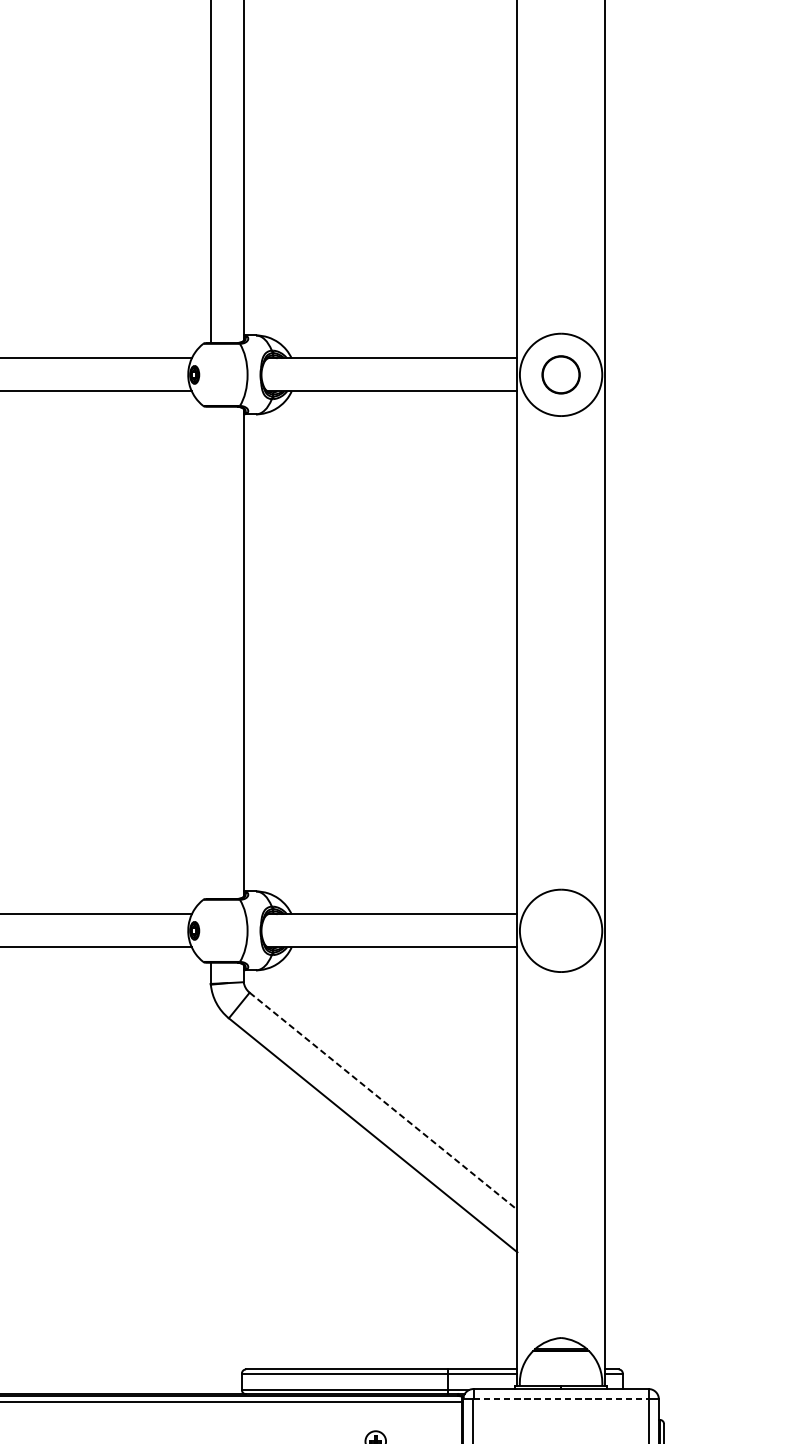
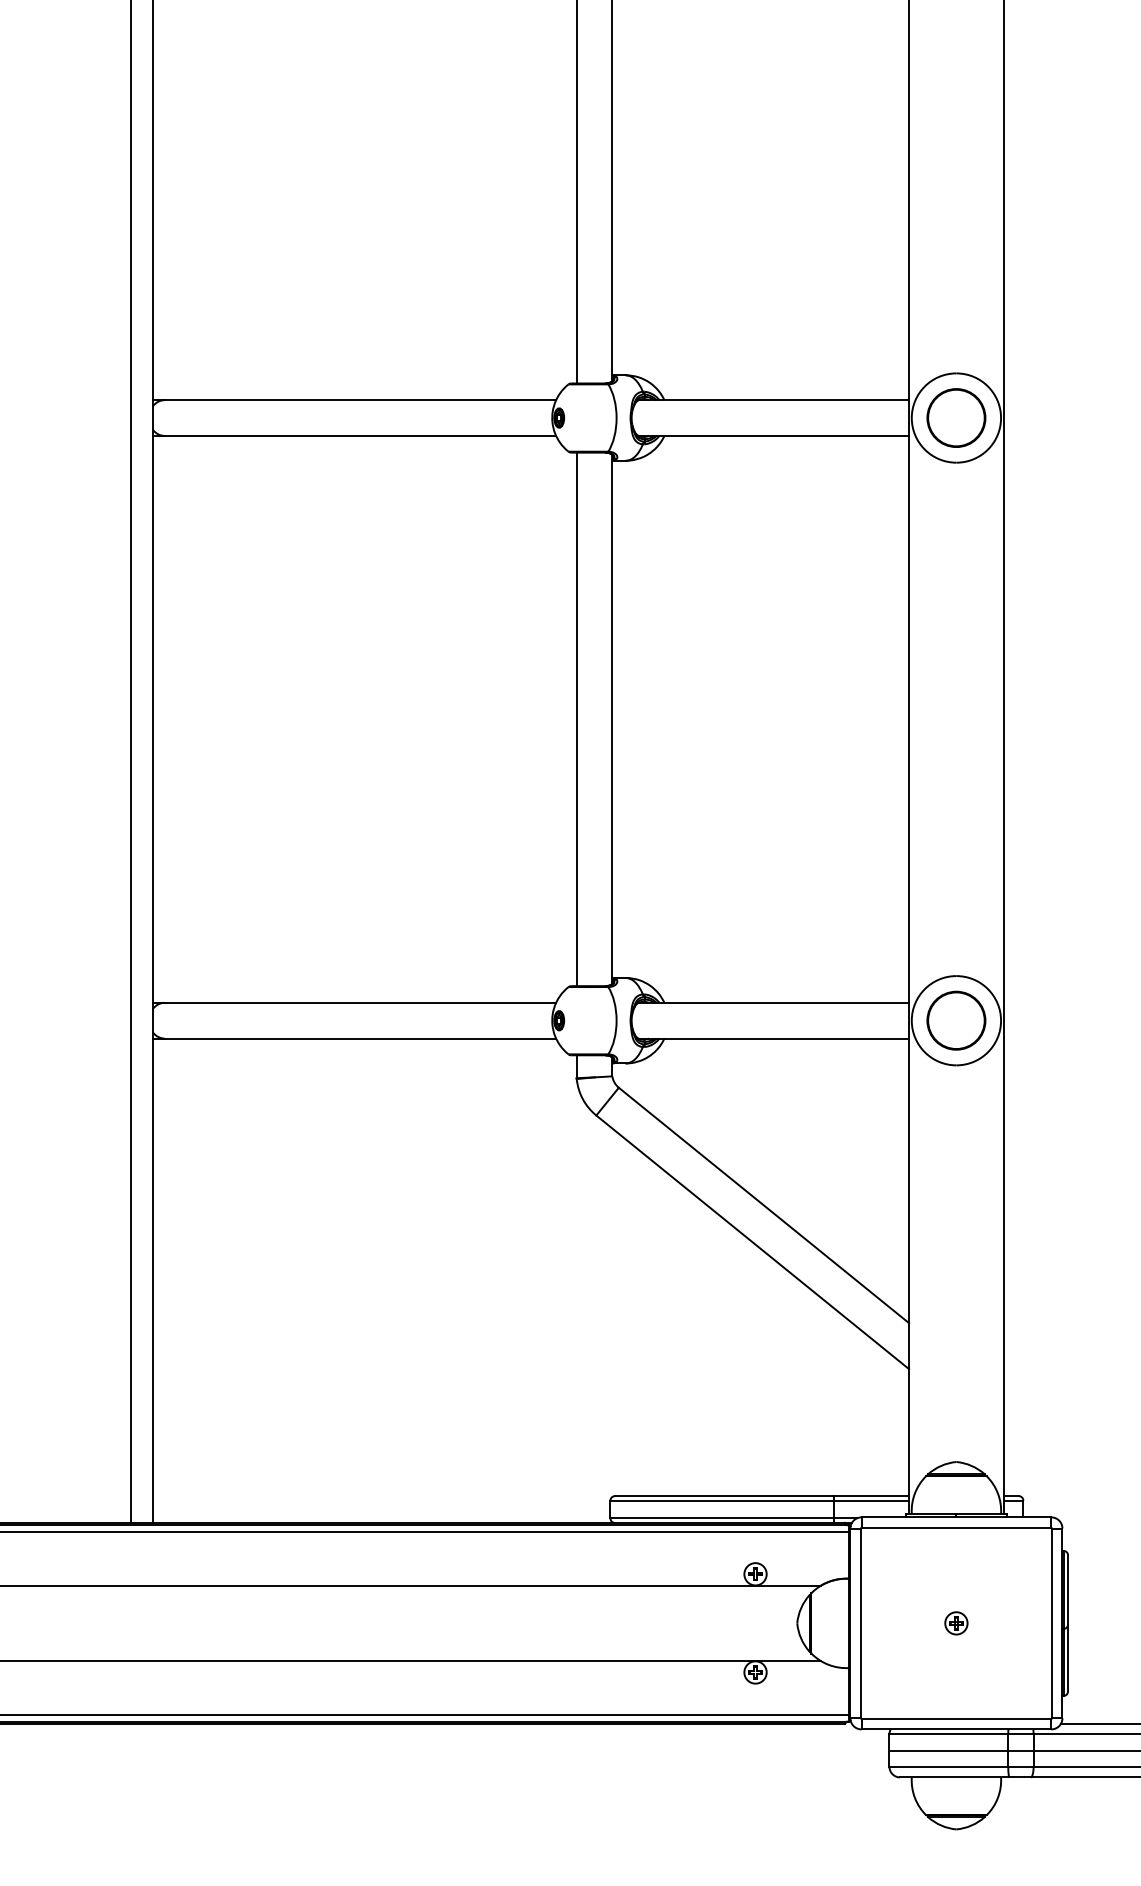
circle: (561, 374) -> (956, 417), size x1.43
line: (210, 652) -> (576, 719), added
circle: (561, 930) -> (956, 1020), added
line: (383, 1101) -> (763, 1205), dashed -> solid
line: (561, 1398) -> (956, 1527), dashed -> solid

